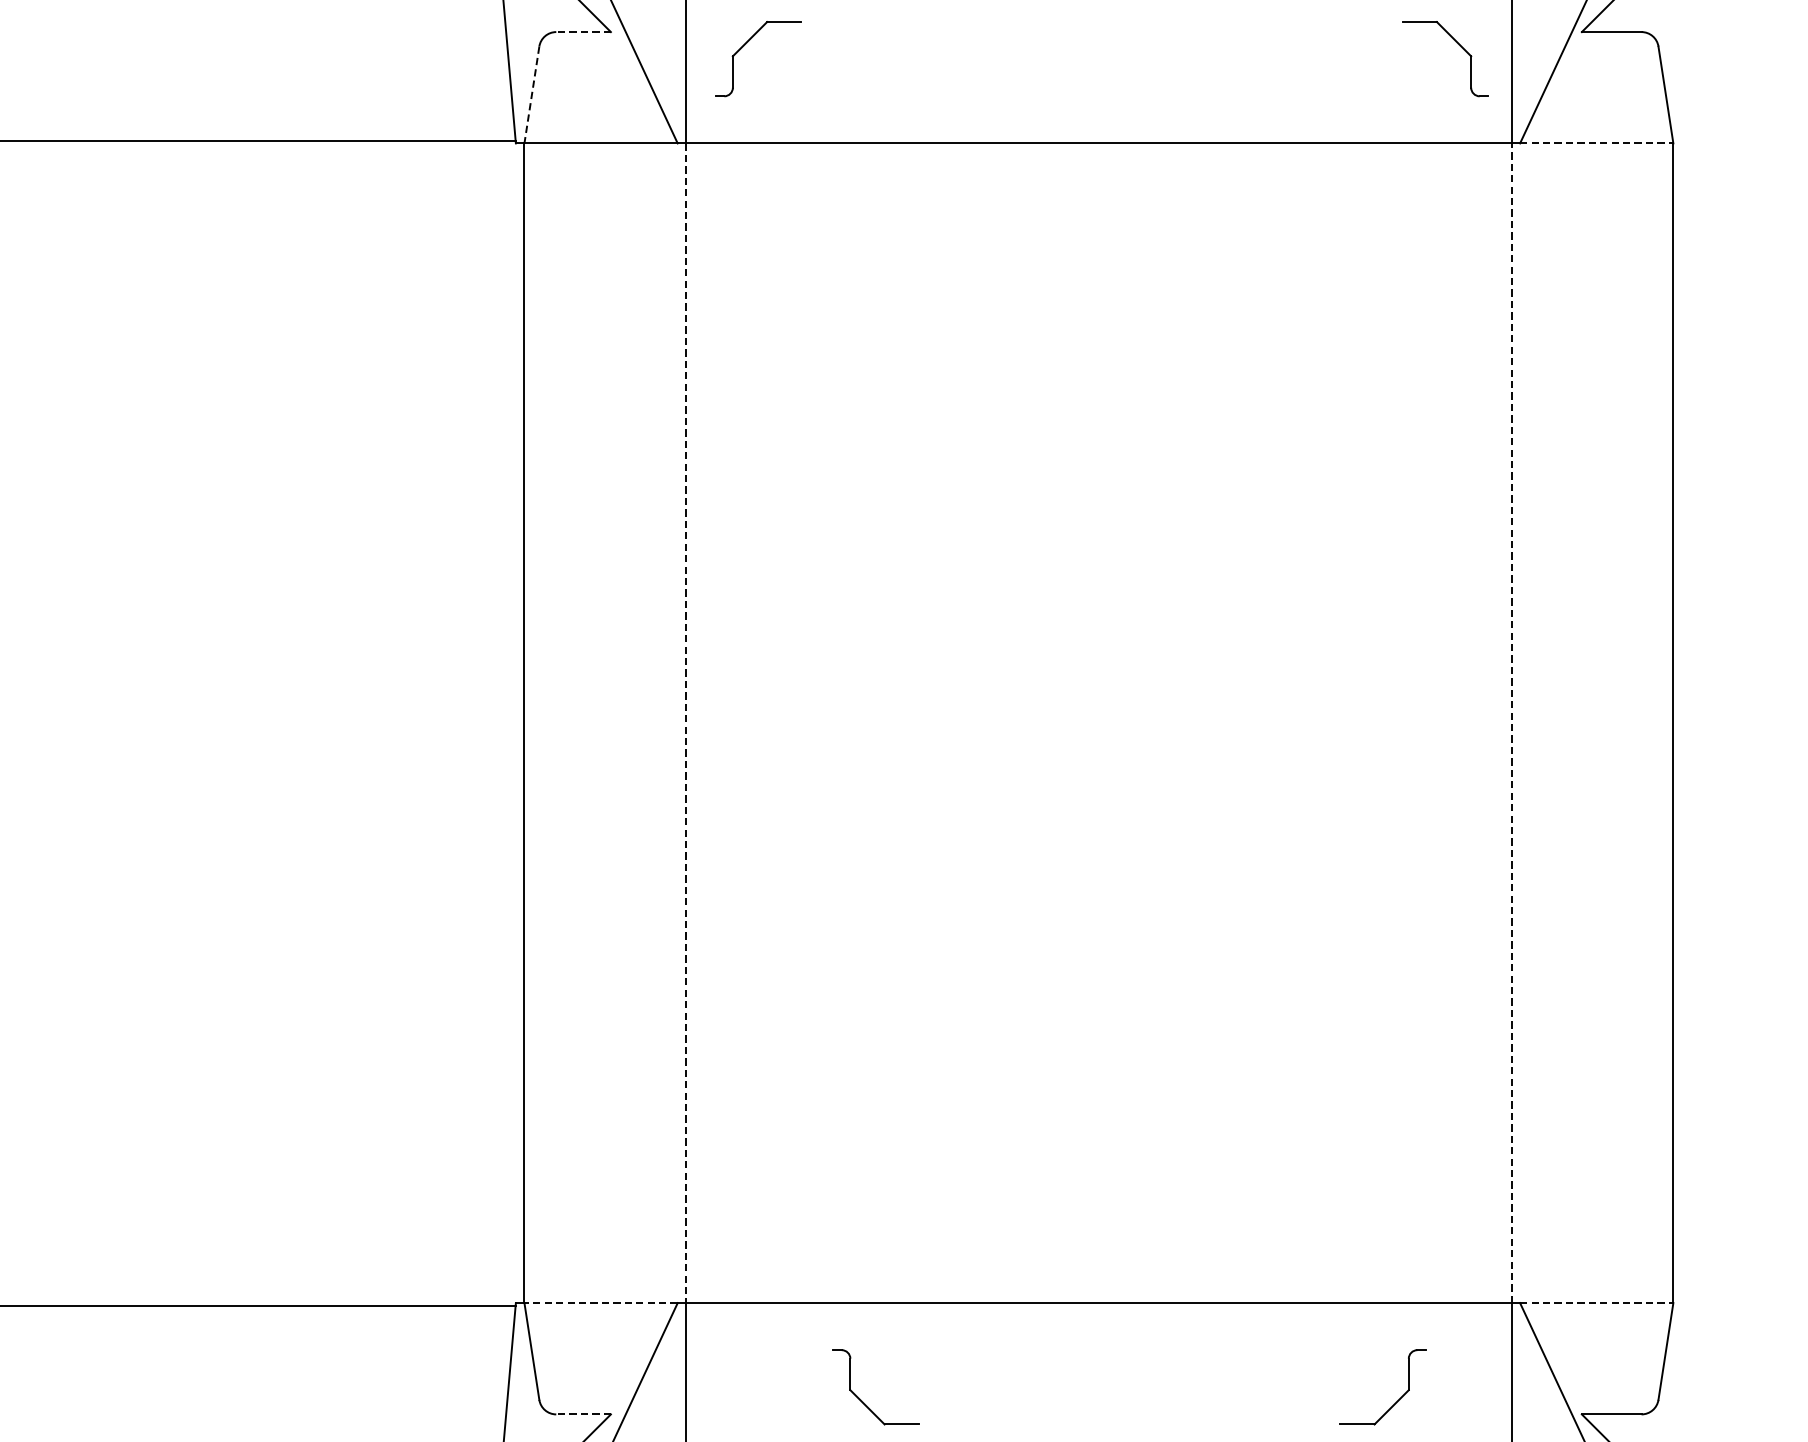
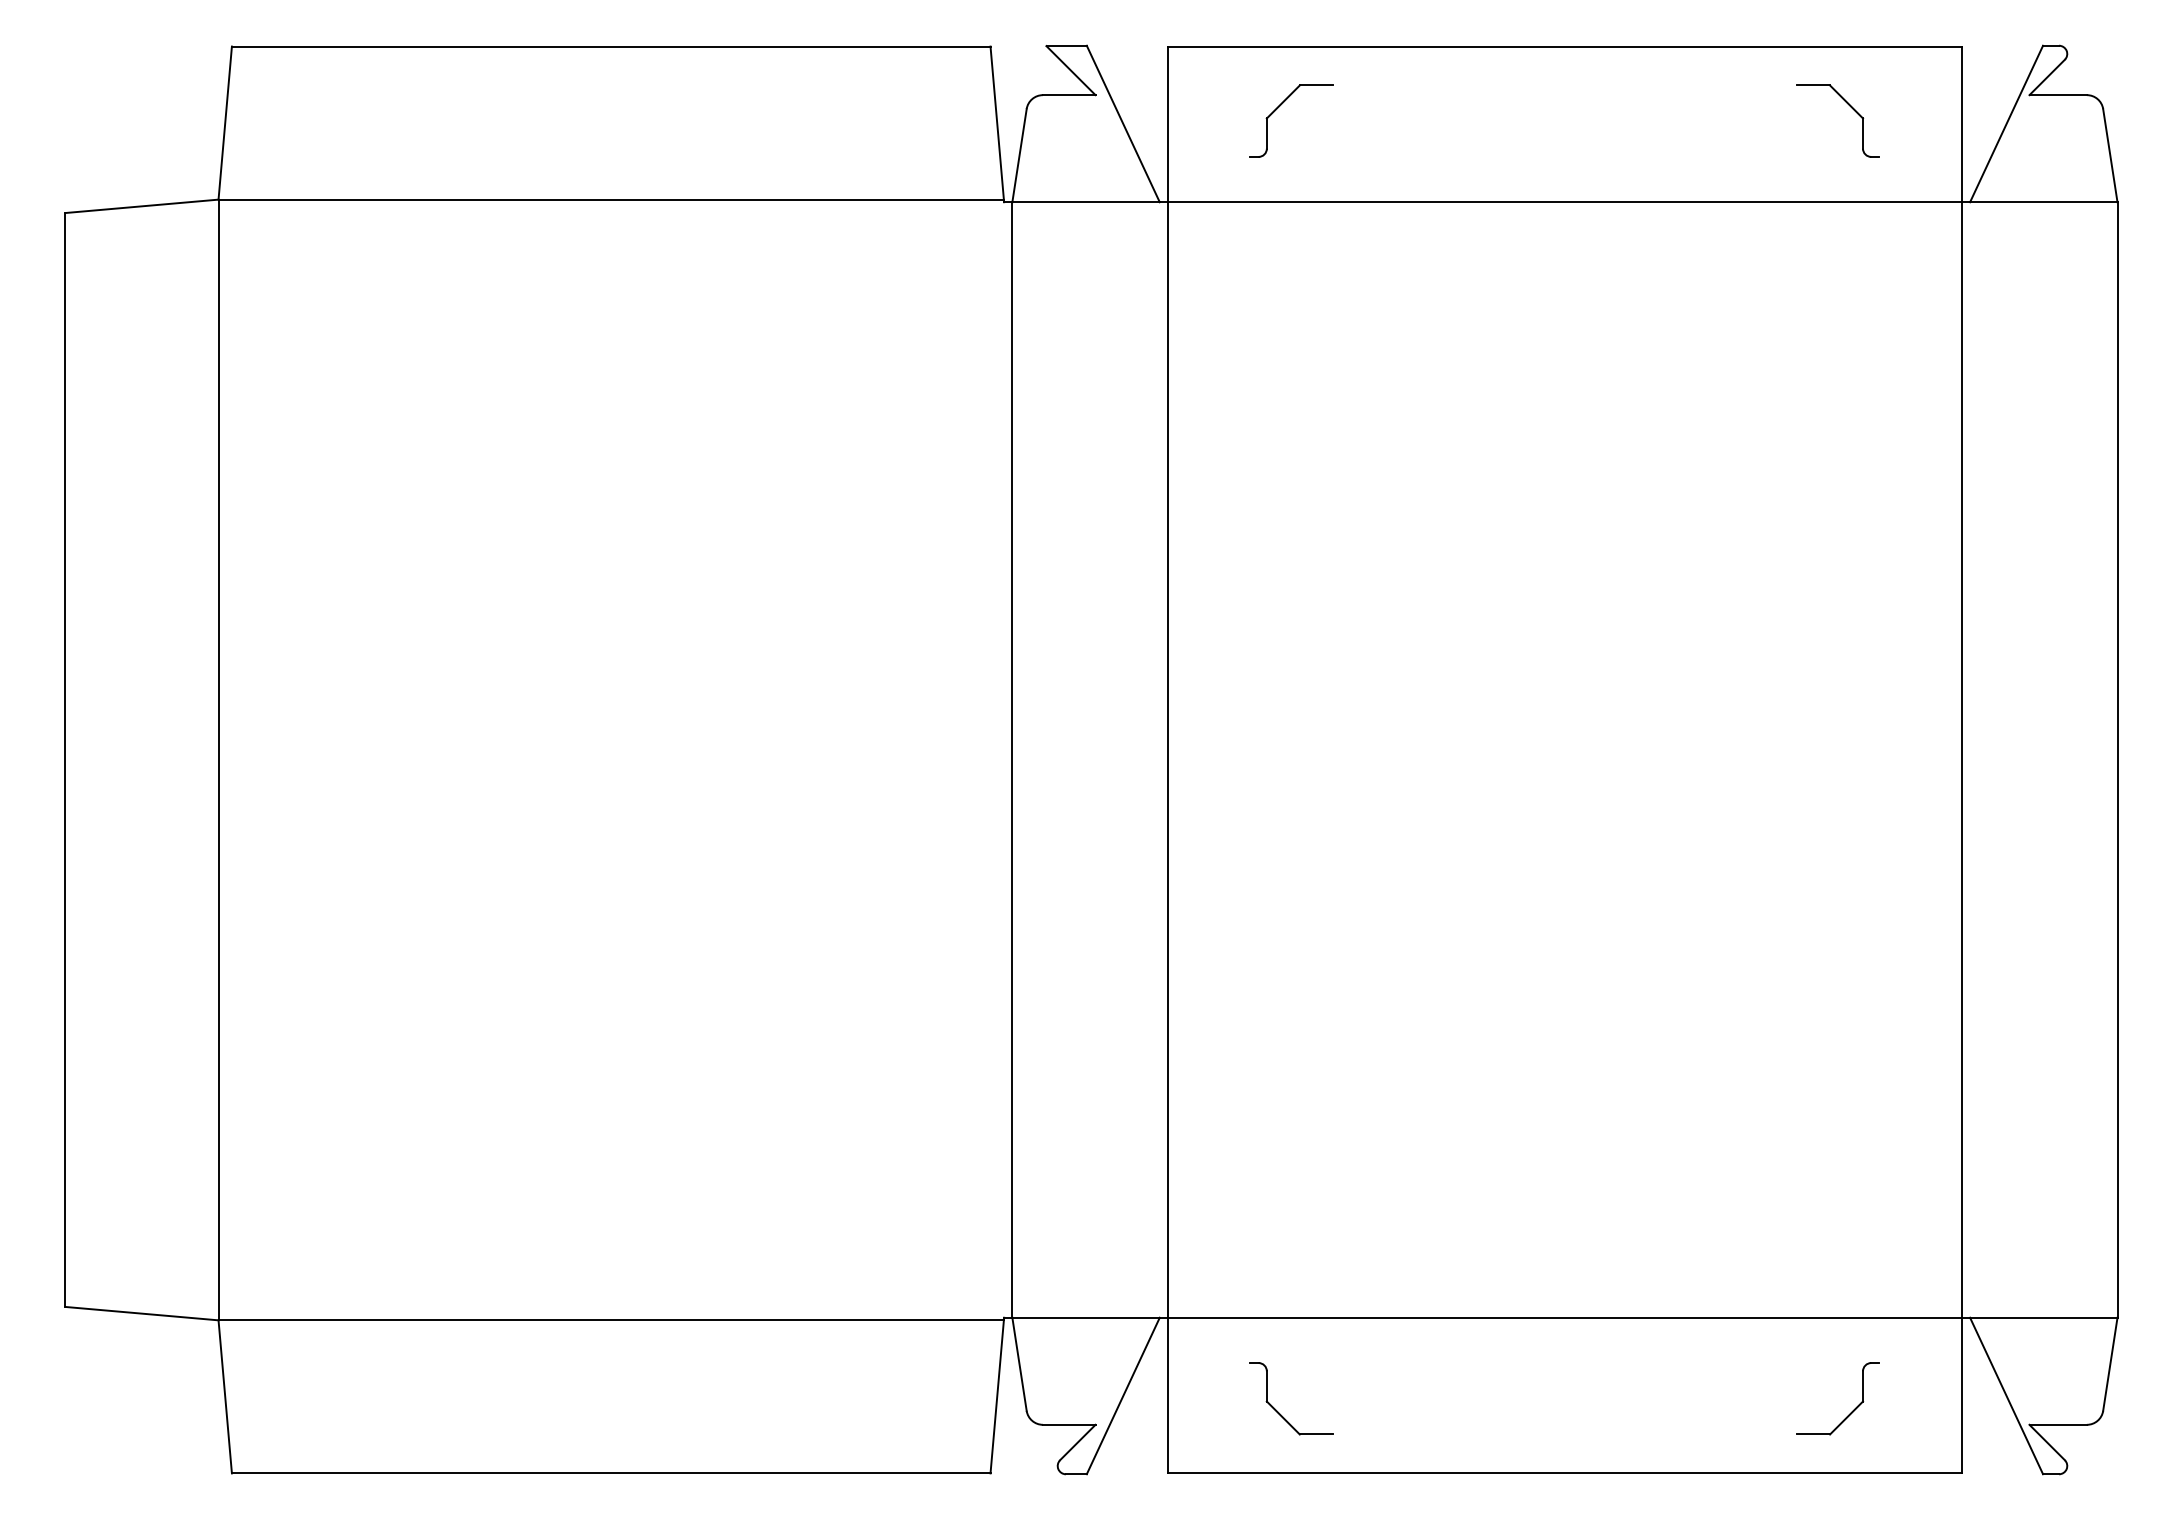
line: (582, 32) -> (1068, 95), dashed -> solid
part: (746, 44) -> (1279, 107), moved
part: (1458, 44) -> (1850, 107), moved
line: (531, 95) -> (1019, 156), dashed -> solid
line: (1596, 143) -> (2043, 202), dashed -> solid
line: (686, 722) -> (1168, 759), dashed -> solid
line: (1511, 722) -> (1961, 759), dashed -> solid
line: (601, 1302) -> (1086, 1317), dashed -> solid
line: (1596, 1302) -> (2043, 1317), dashed -> solid
part: (862, 1400) -> (1278, 1411), moved
line: (582, 1414) -> (1068, 1424), dashed -> solid

